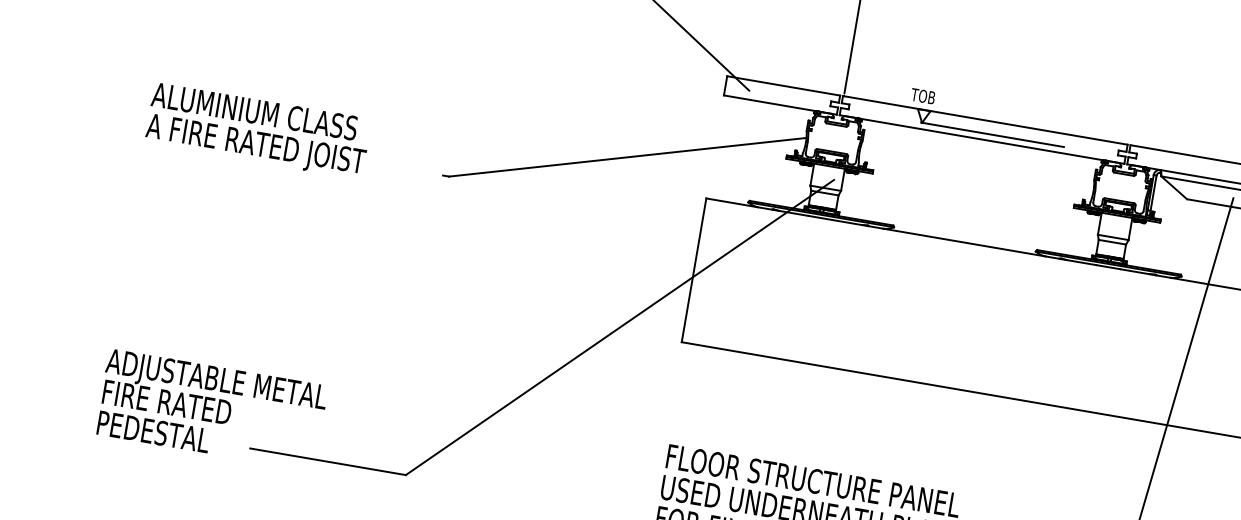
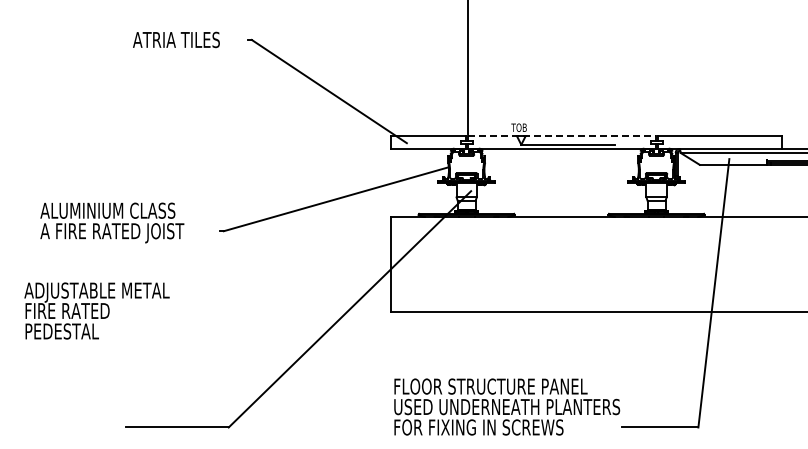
line: (985, 120) -> (561, 136), solid -> dashed
text: (258, 130) -> (112, 222), moved
text: (211, 409) -> (96, 310), moved

